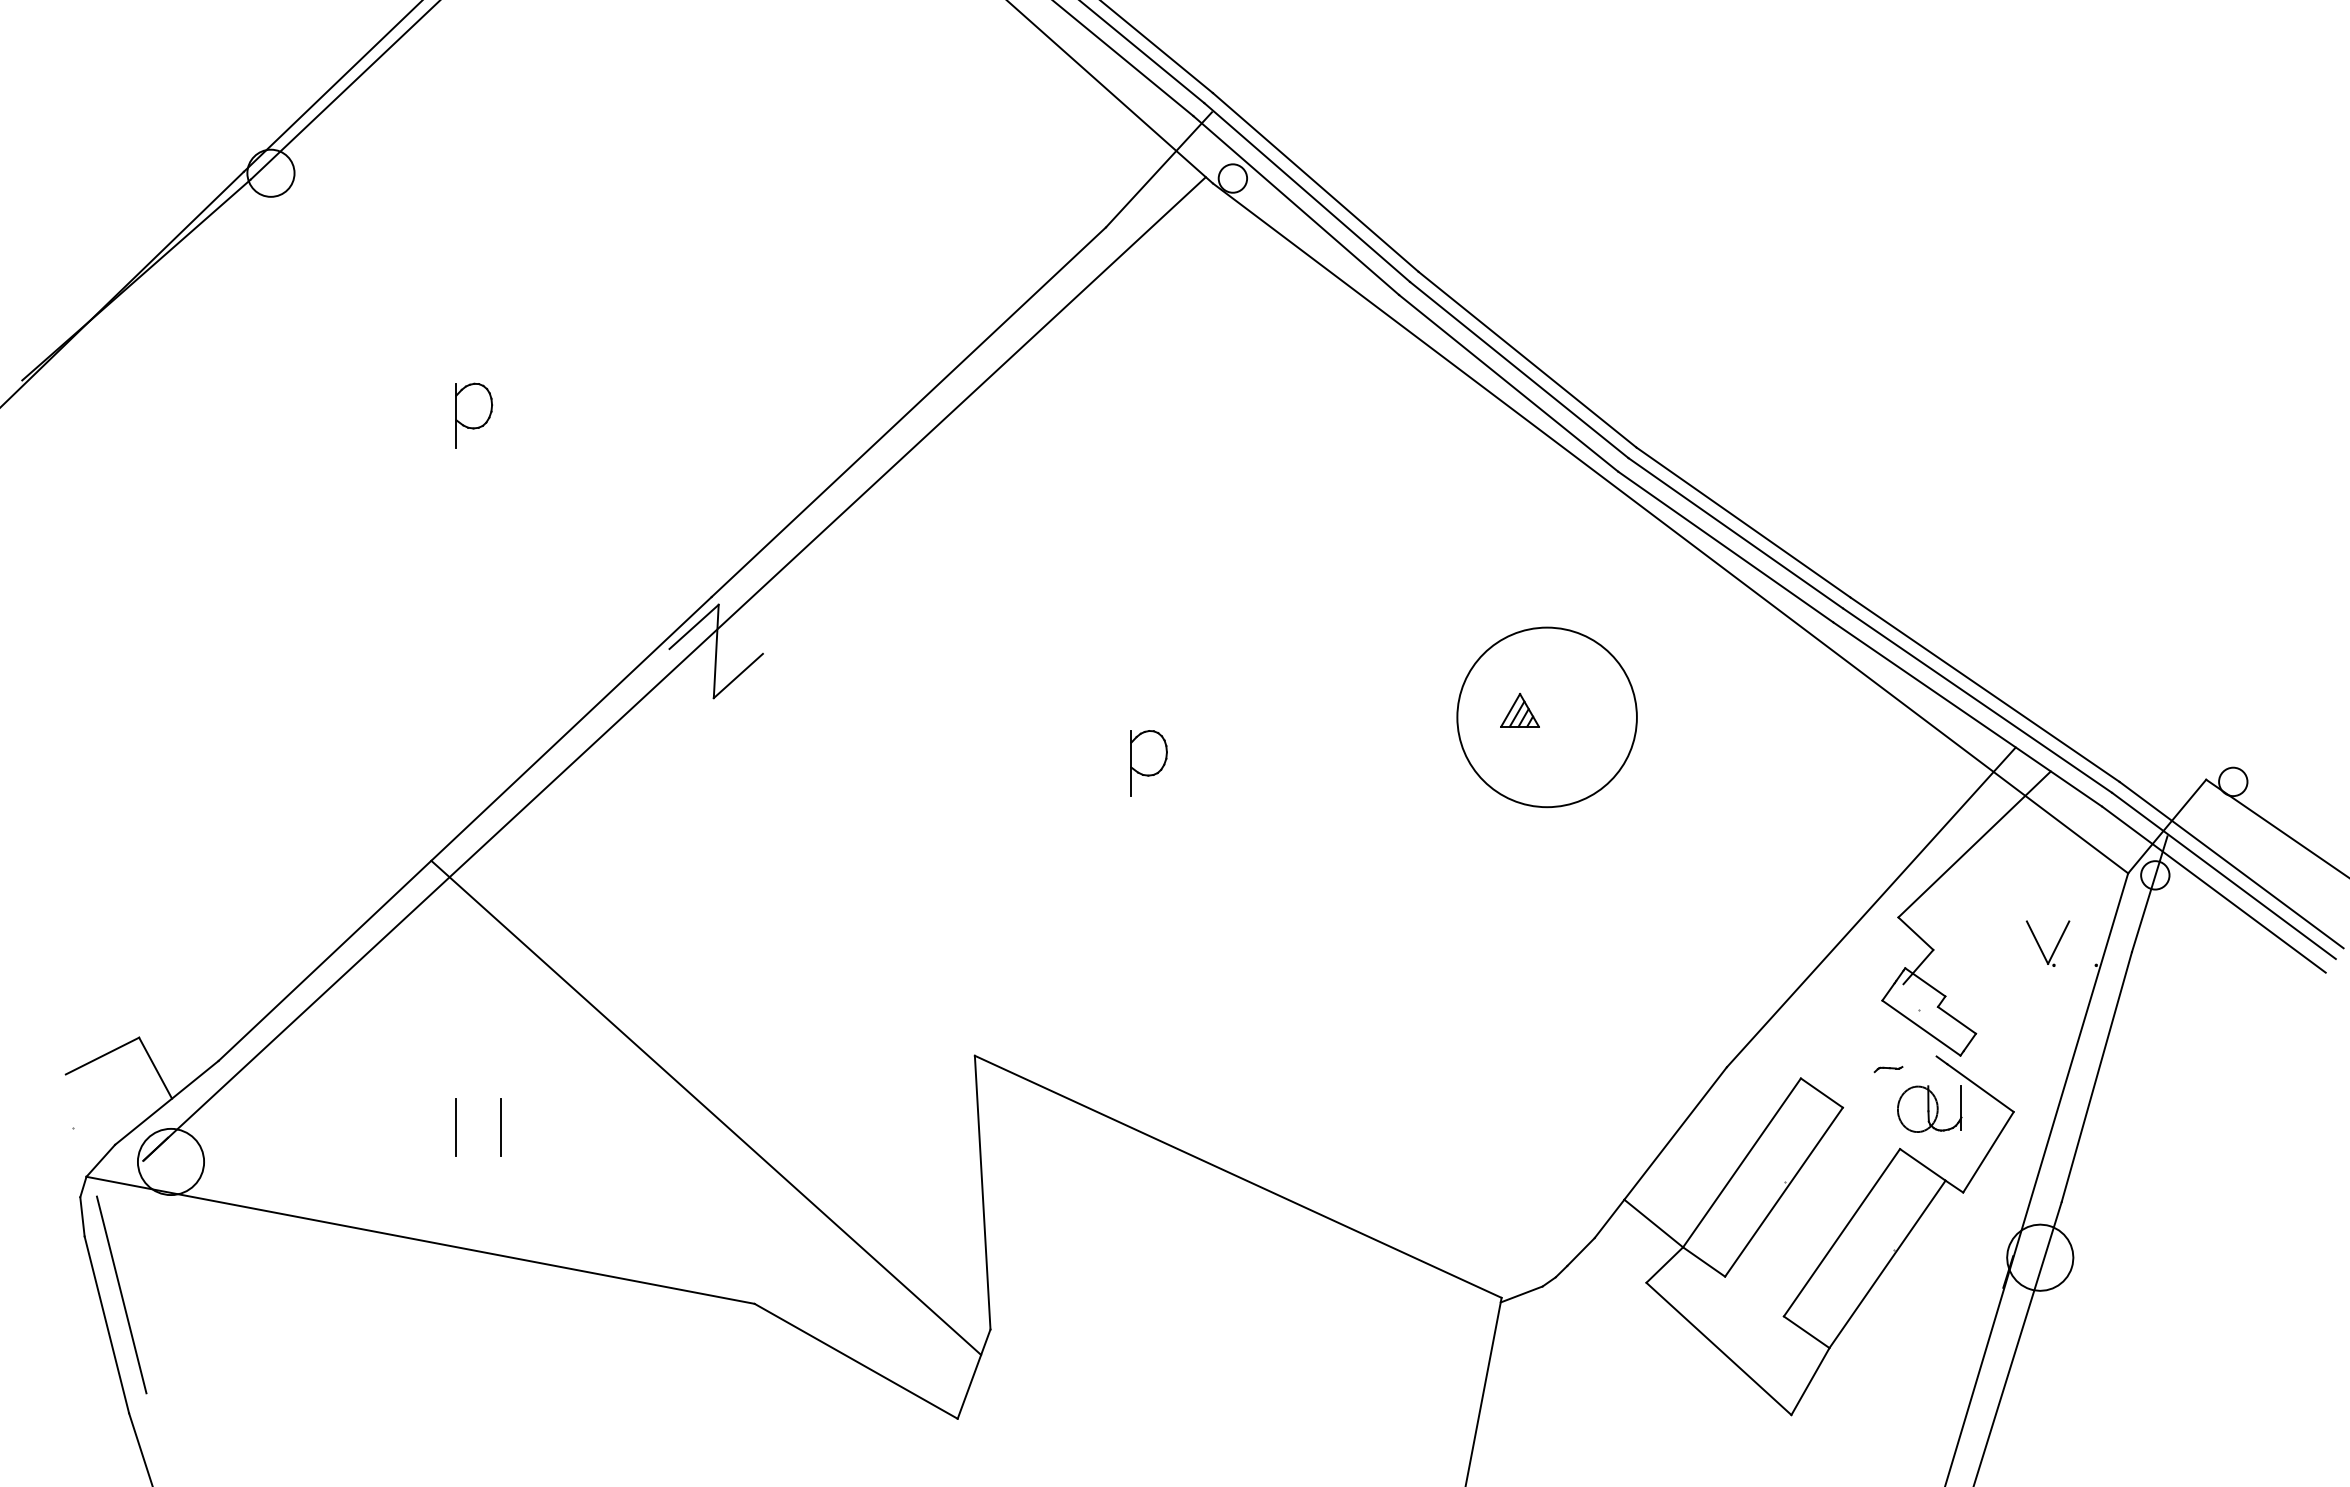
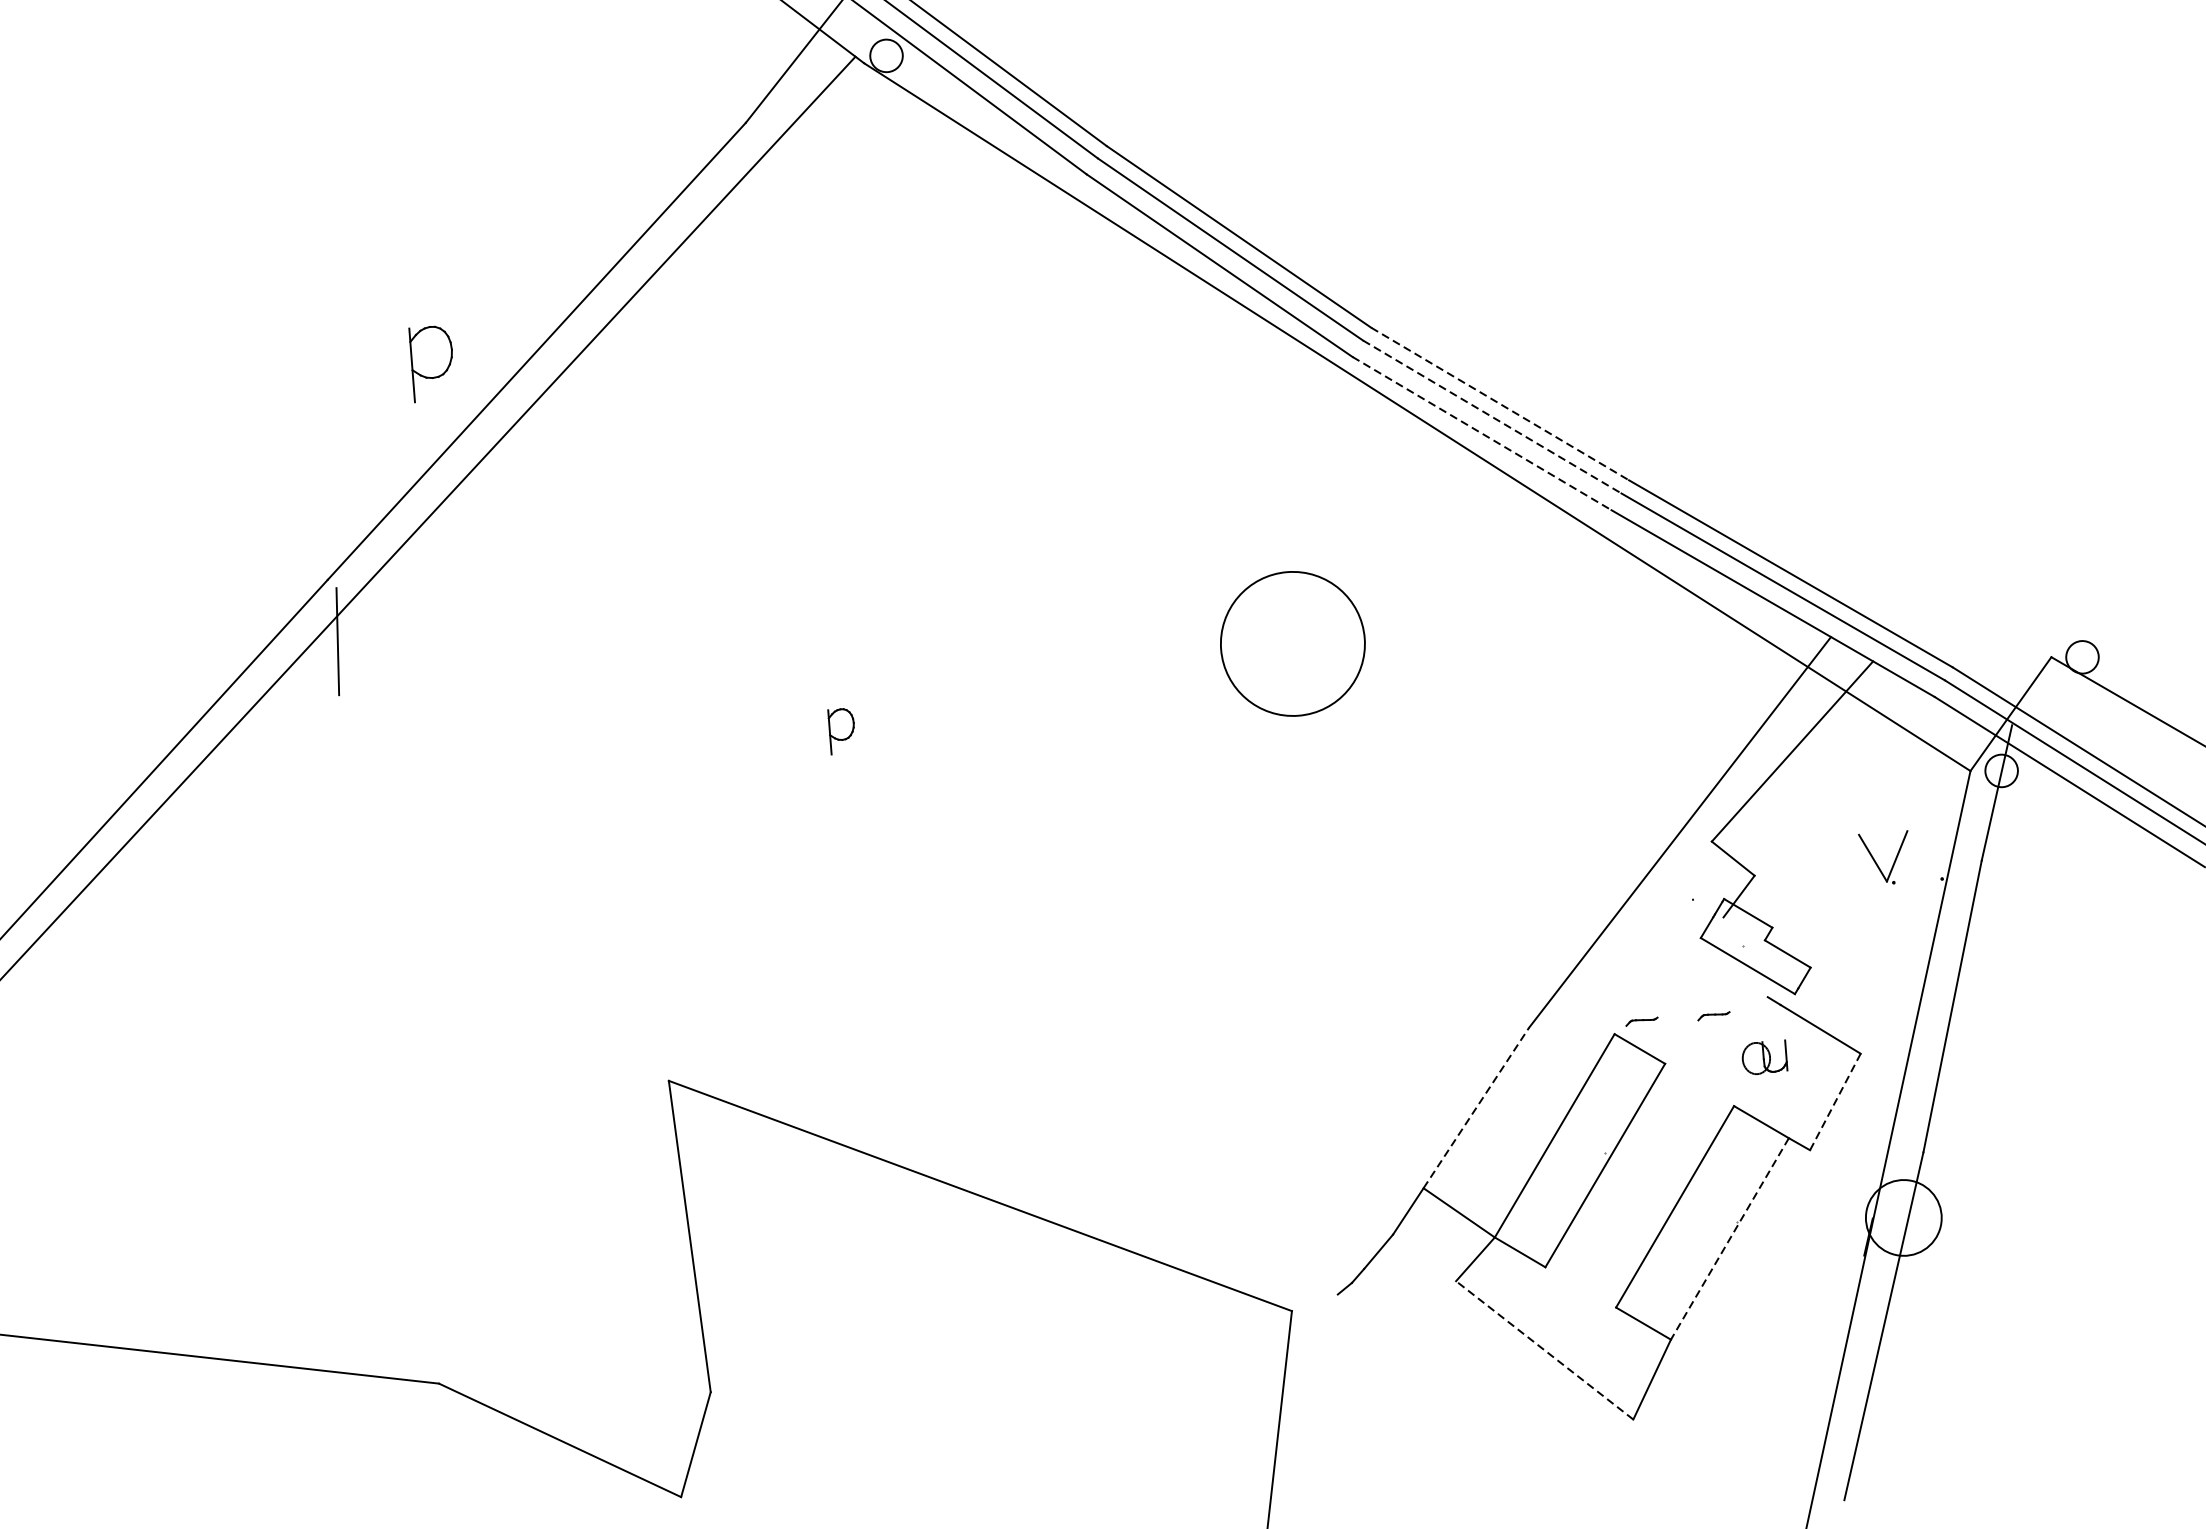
part: (474, 415) -> (432, 363), moved
line: (1743, 522) -> (1500, 403), solid -> dashed
line: (1736, 533) -> (1493, 417), solid -> dashed
line: (1726, 547) -> (1482, 434), solid -> dashed
line: (693, 626) -> (309, 615), removed
line: (737, 675) -> (364, 667), removed
part: (1519, 710) -> (1260, 638), removed
circle: (1546, 717) -> (1292, 644), size x0.7
part: (1148, 763) -> (841, 731), size x0.6
part: (1825, 1069) -> (1641, 1021), added
line: (706, 1107) -> (366, 1163), removed
part: (1929, 1108) -> (1764, 1057), size x0.6
line: (455, 1126) -> (81, 1207), removed
line: (500, 1126) -> (133, 1203), removed
line: (1675, 1133) -> (1476, 1108), solid -> dashed
line: (1988, 1152) -> (1835, 1102), solid -> dashed
line: (1887, 1264) -> (1729, 1239), solid -> dashed
line: (1521, 1294) -> (1314, 1305), removed
line: (1718, 1348) -> (1544, 1349), solid -> dashed

